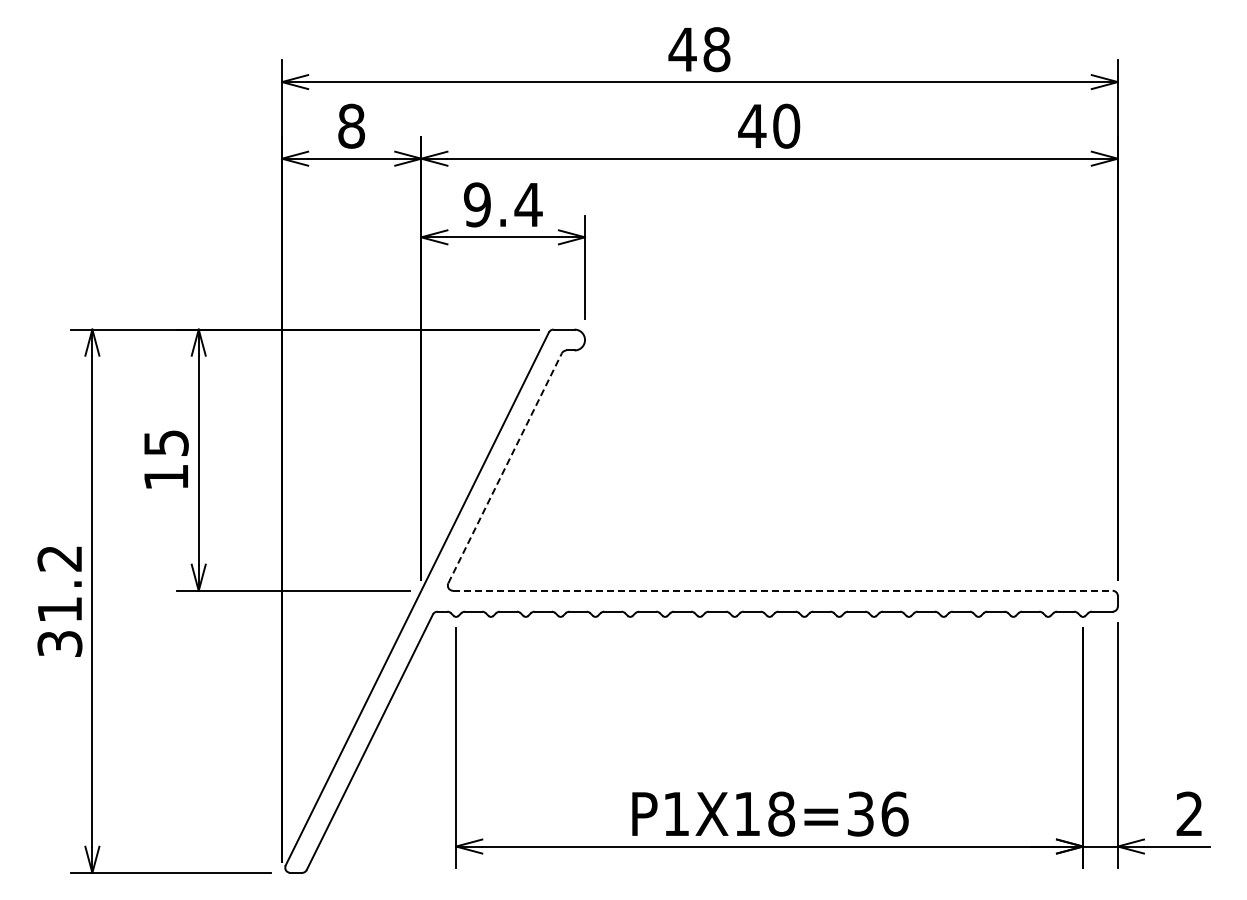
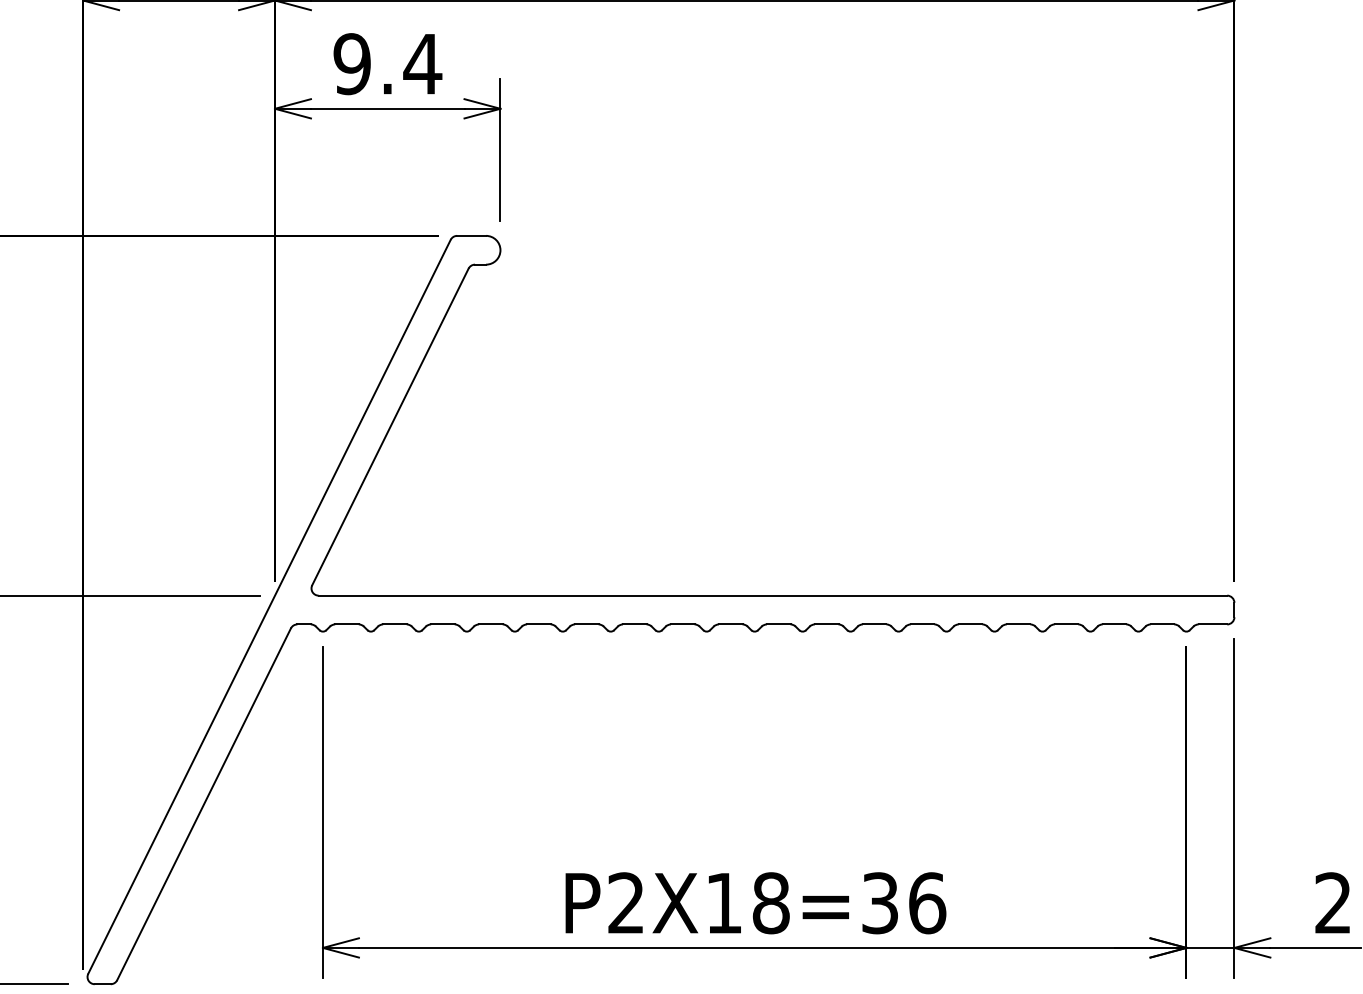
line: (505, 467) -> (390, 425), dashed -> solid
line: (782, 590) -> (772, 595), dashed -> solid
text: (675, 813) -> (625, 902), P1X18=36 -> P2X18=36

